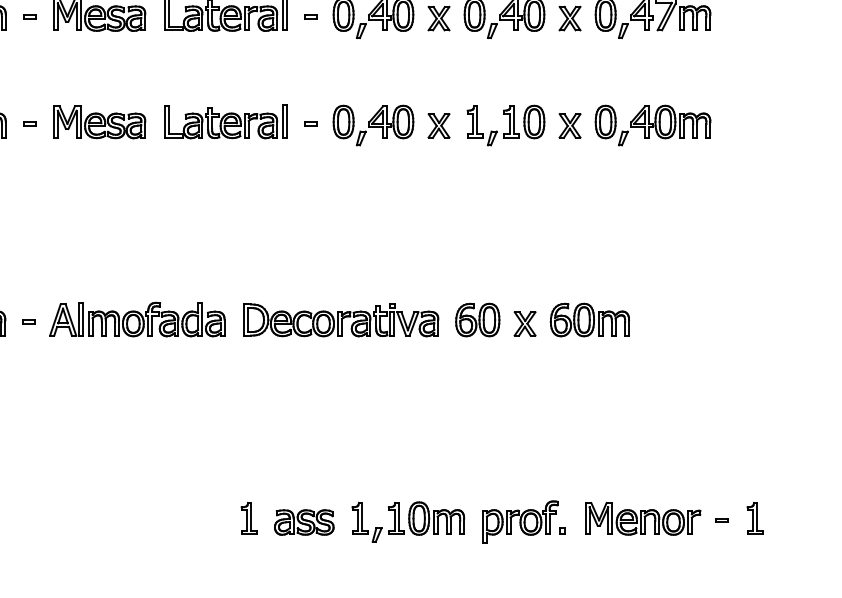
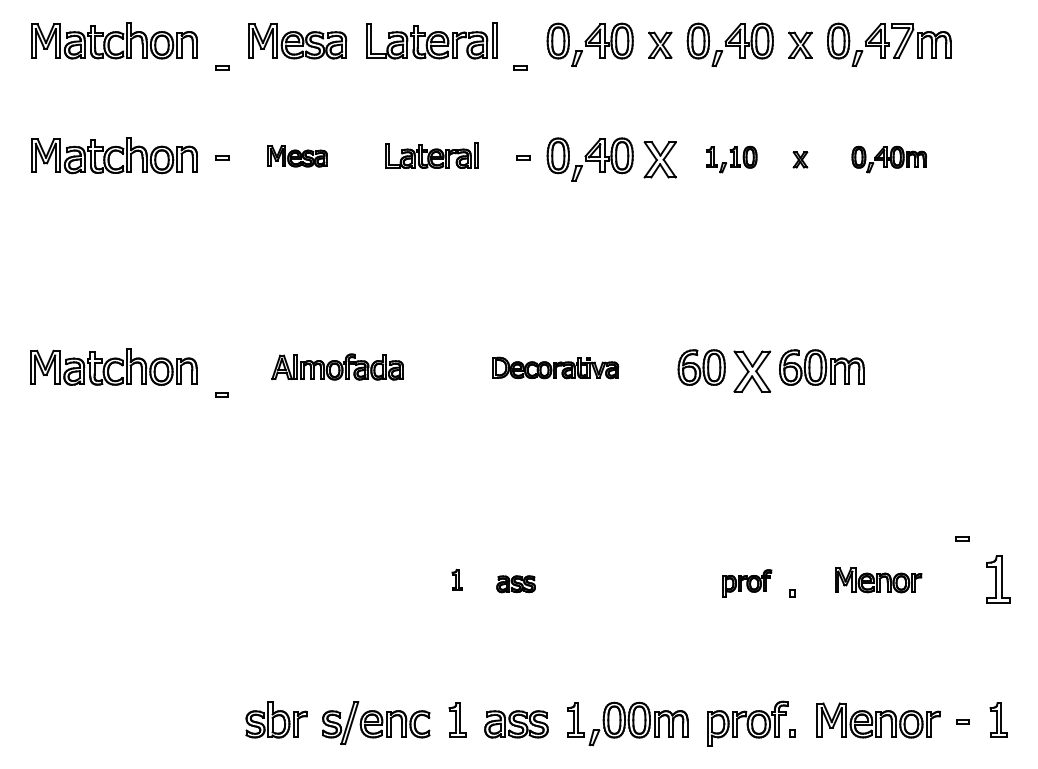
part: (29, 16) -> (222, 67), moved
part: (311, 16) -> (520, 67), moved
part: (225, 121) -> (431, 155), size x0.7
part: (99, 122) -> (297, 156), size x0.6
part: (439, 125) -> (660, 159), size x1.4
part: (505, 125) -> (731, 159), size x0.6
part: (570, 125) -> (800, 159), size x0.6
part: (653, 125) -> (889, 159), size x0.6
part: (137, 319) -> (337, 366), size x0.7
part: (341, 319) -> (555, 367), size x0.6
part: (28, 321) -> (221, 394), moved
part: (525, 323) -> (752, 371), size x1.6
part: (249, 518) -> (457, 579), size x0.6
part: (755, 518) -> (998, 579), size x1.4
part: (643, 519) -> (878, 580), size x0.7
part: (721, 520) -> (962, 538), moved
part: (408, 521) -> (627, 583), removed
part: (520, 521) -> (747, 583), size x0.6
part: (303, 522) -> (515, 584), size x0.6

